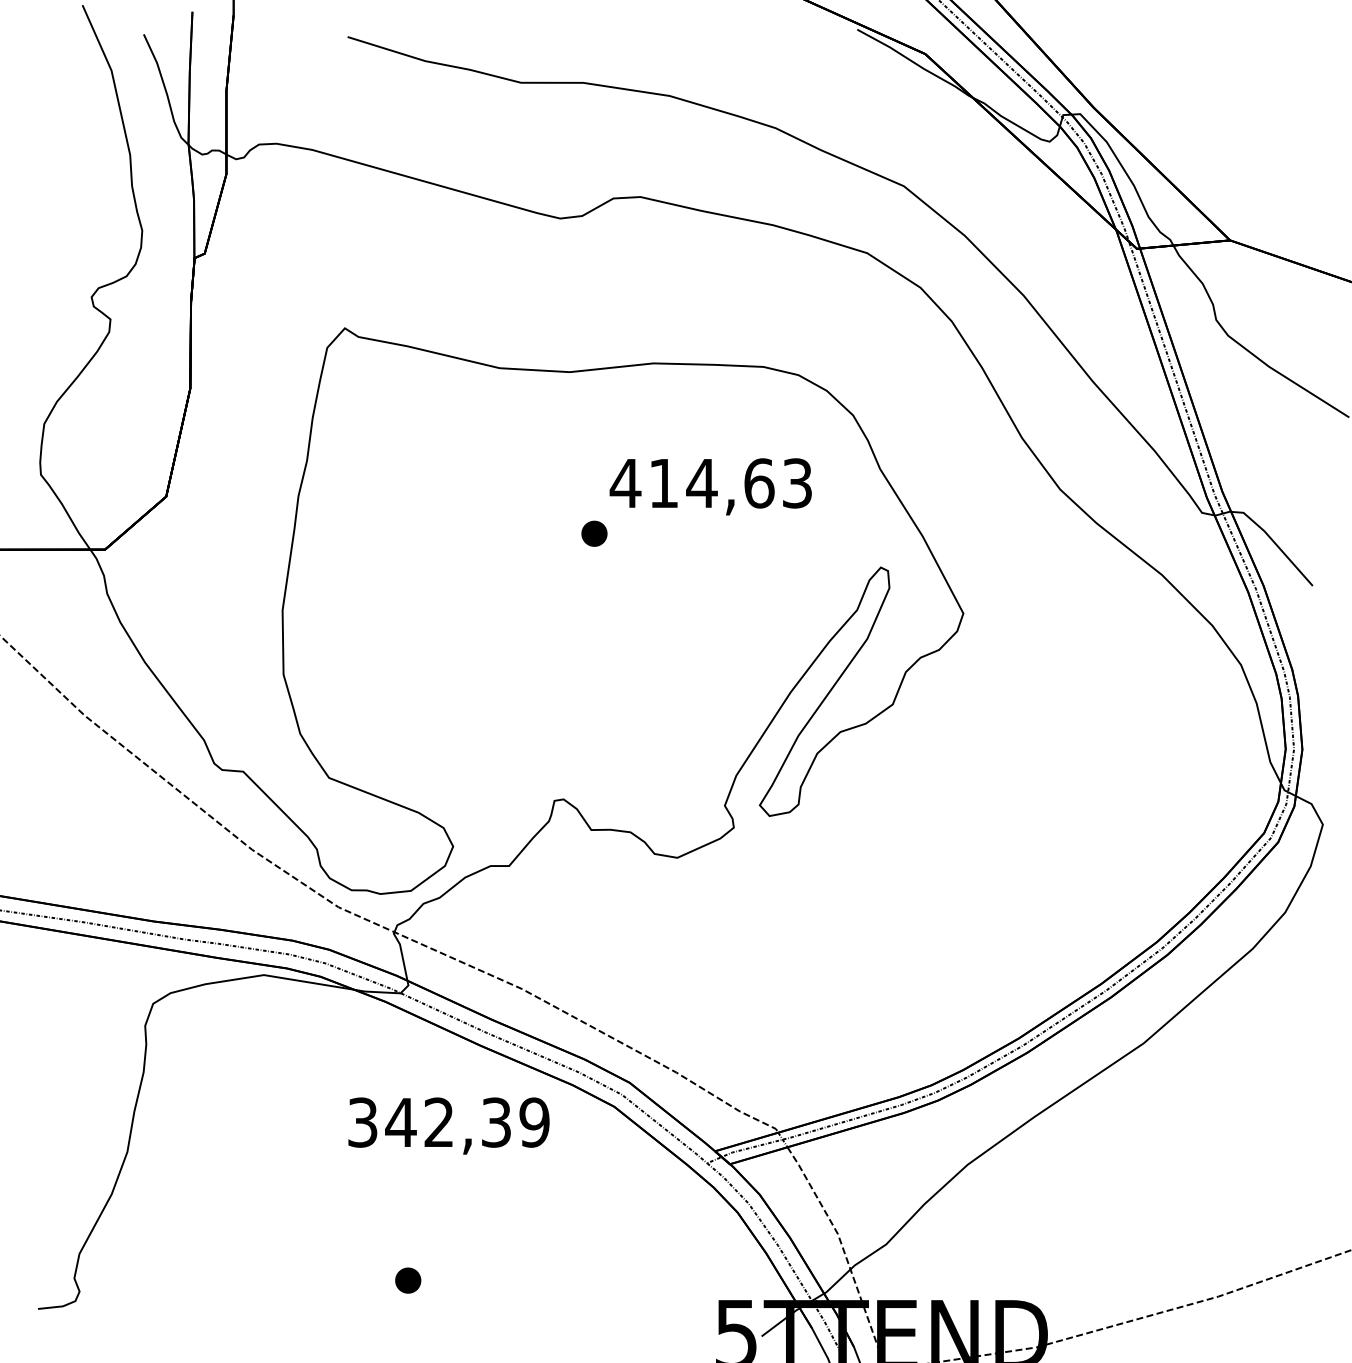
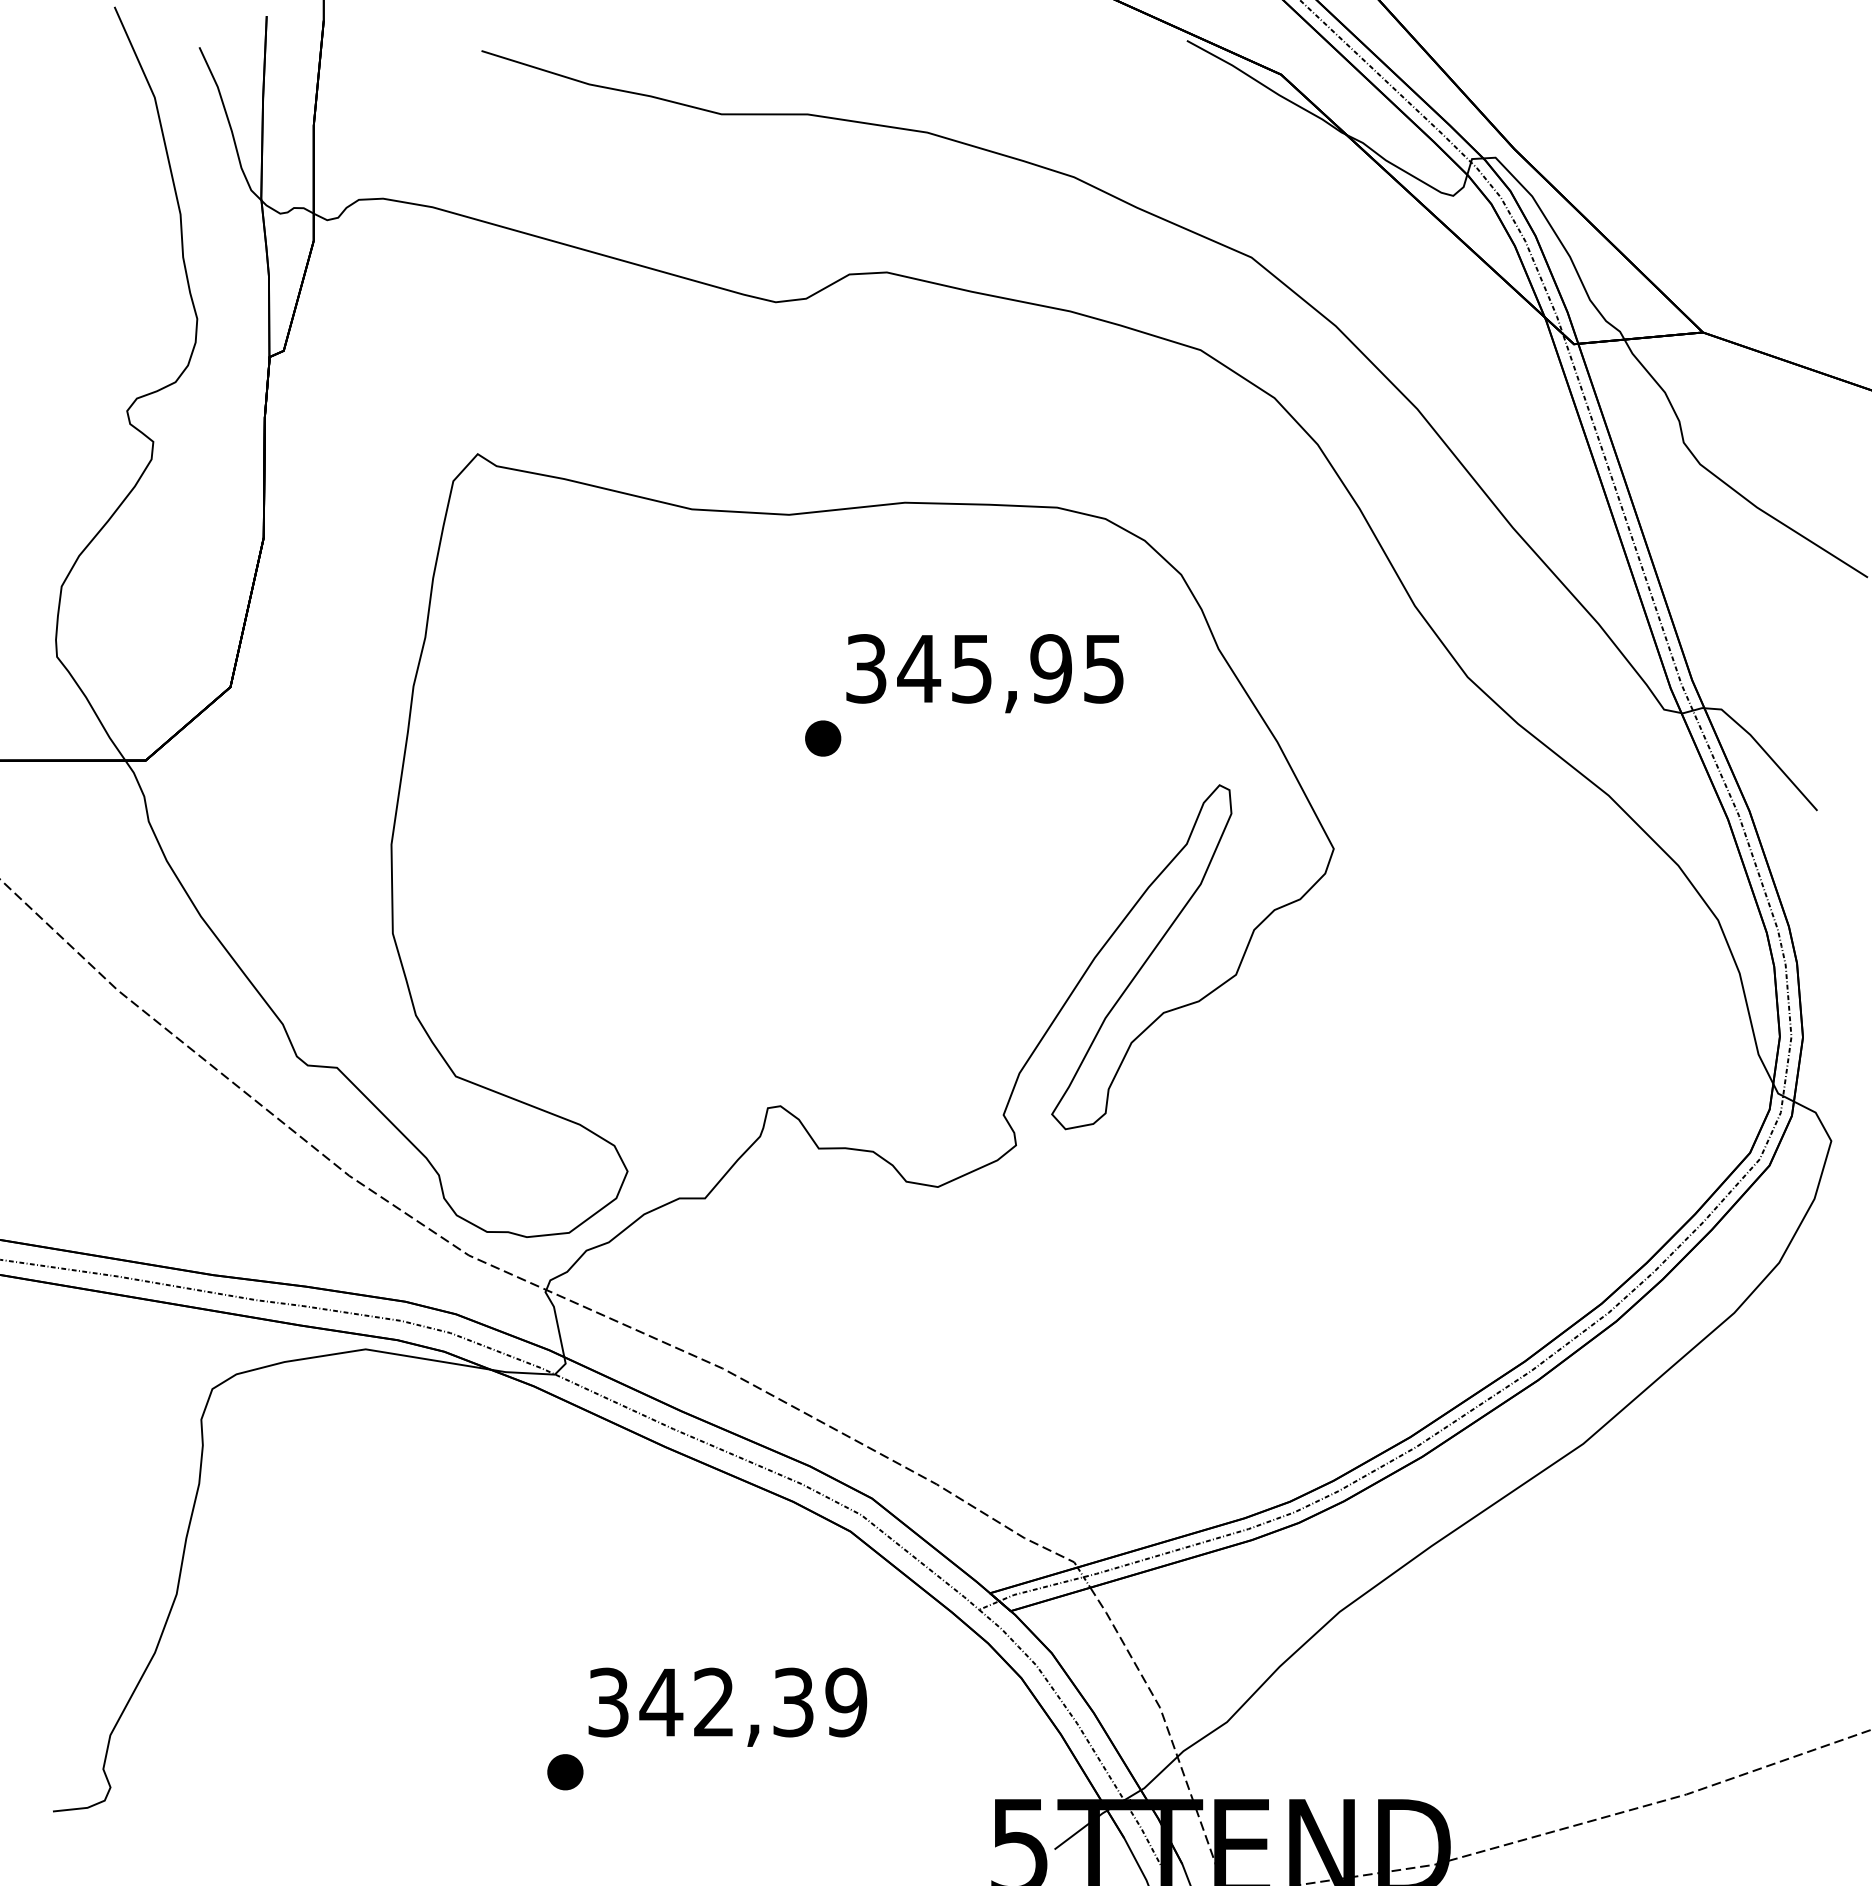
text: (711, 483) -> (984, 668), 414,63 -> 345,95
text: (448, 1125) -> (727, 1706), moved

